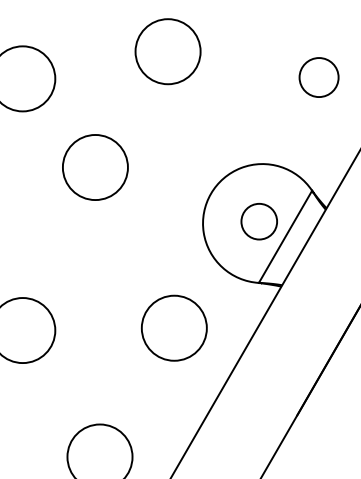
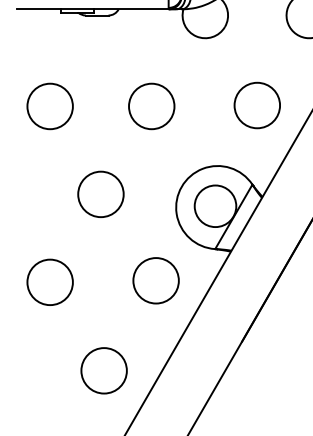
circle: (167, 51) -> (151, 106), moved
circle: (319, 77) -> (257, 105), size x1.67
circle: (94, 166) -> (100, 193), moved
circle: (259, 221) -> (215, 206), size x1.67

